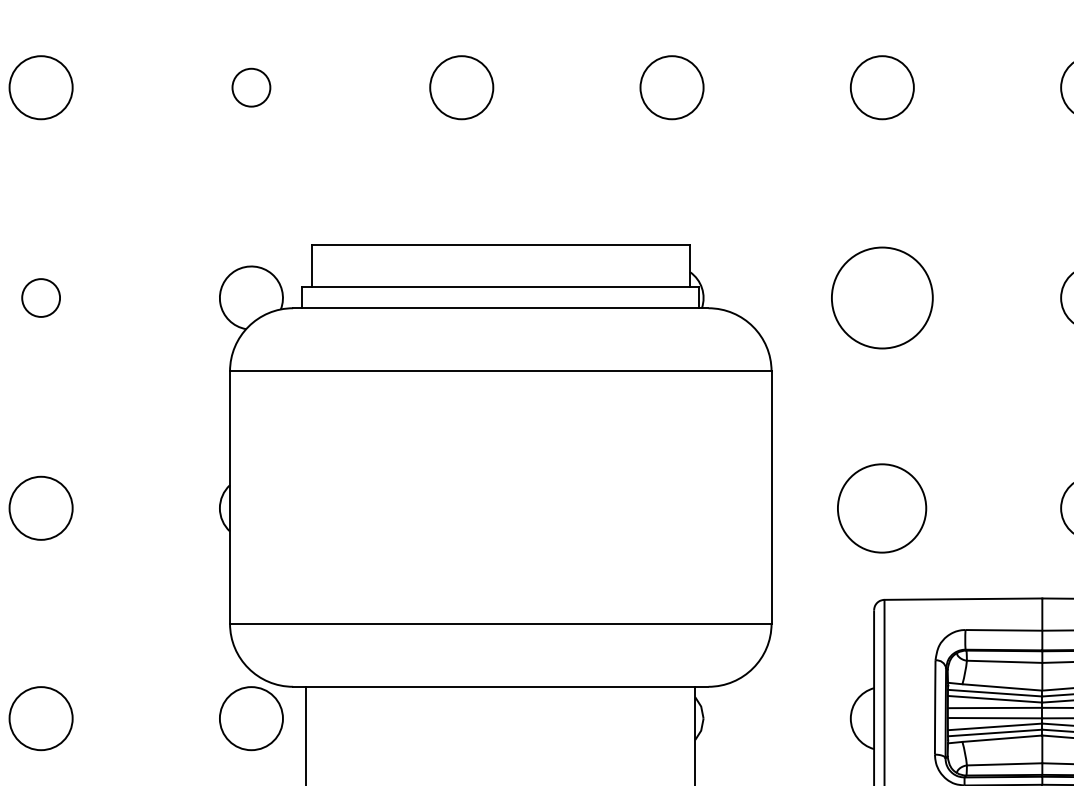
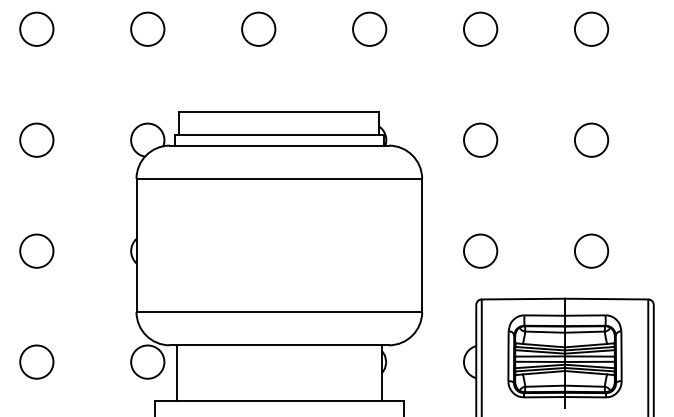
circle: (250, 86) -> (147, 28), size x1.67
circle: (40, 296) -> (36, 139), size x1.67
circle: (882, 296) -> (480, 139), size x0.62
circle: (882, 507) -> (480, 250), size x0.71

